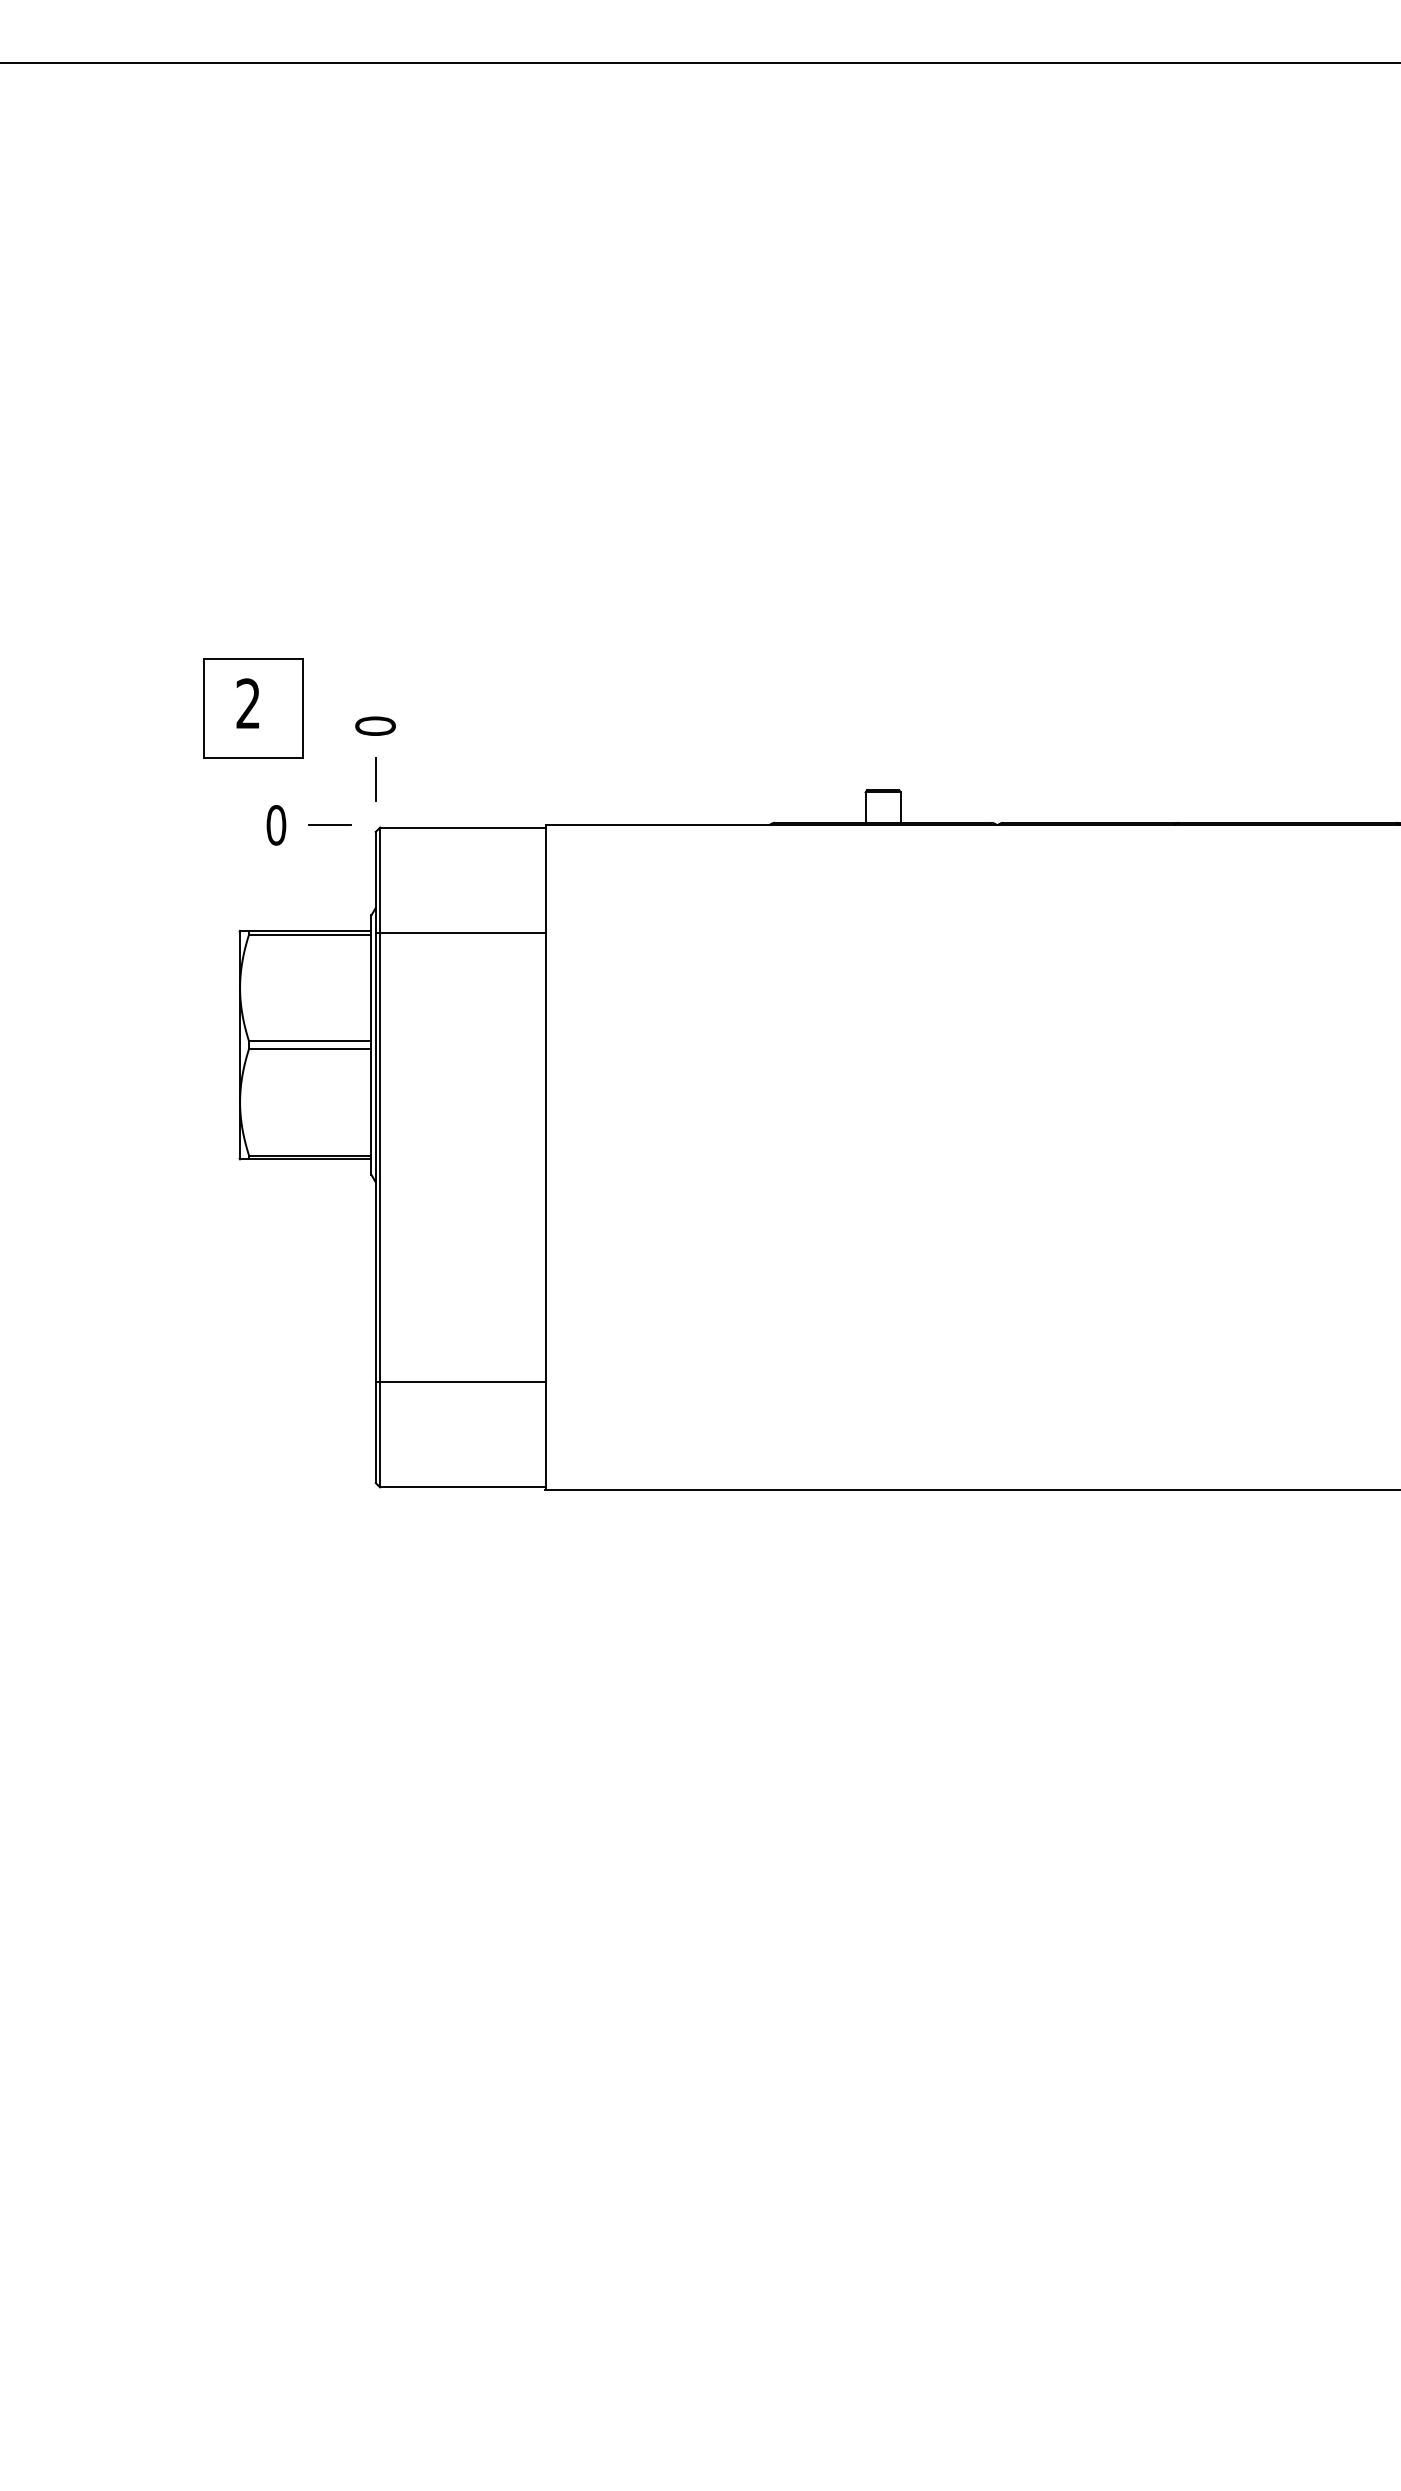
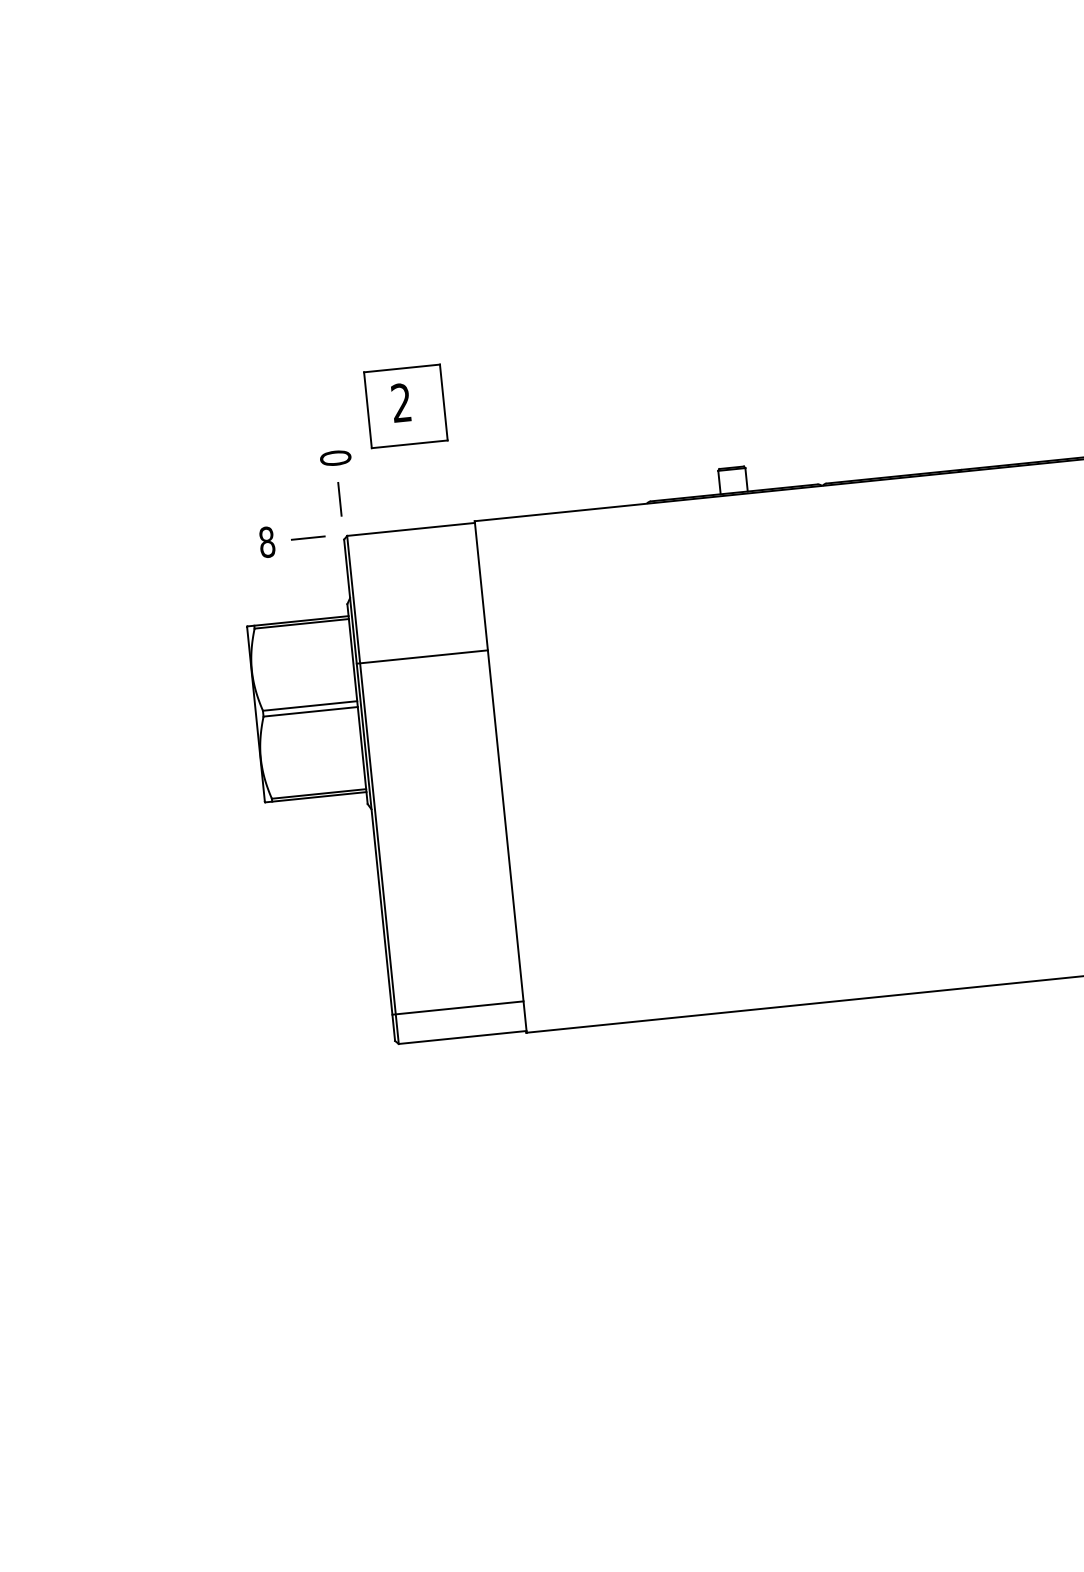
part: (253, 708) -> (405, 406), moved
text: (276, 825) -> (267, 542), 0 -> 8
line: (460, 933) -> (422, 657), moved
line: (460, 1381) -> (457, 1007), moved

